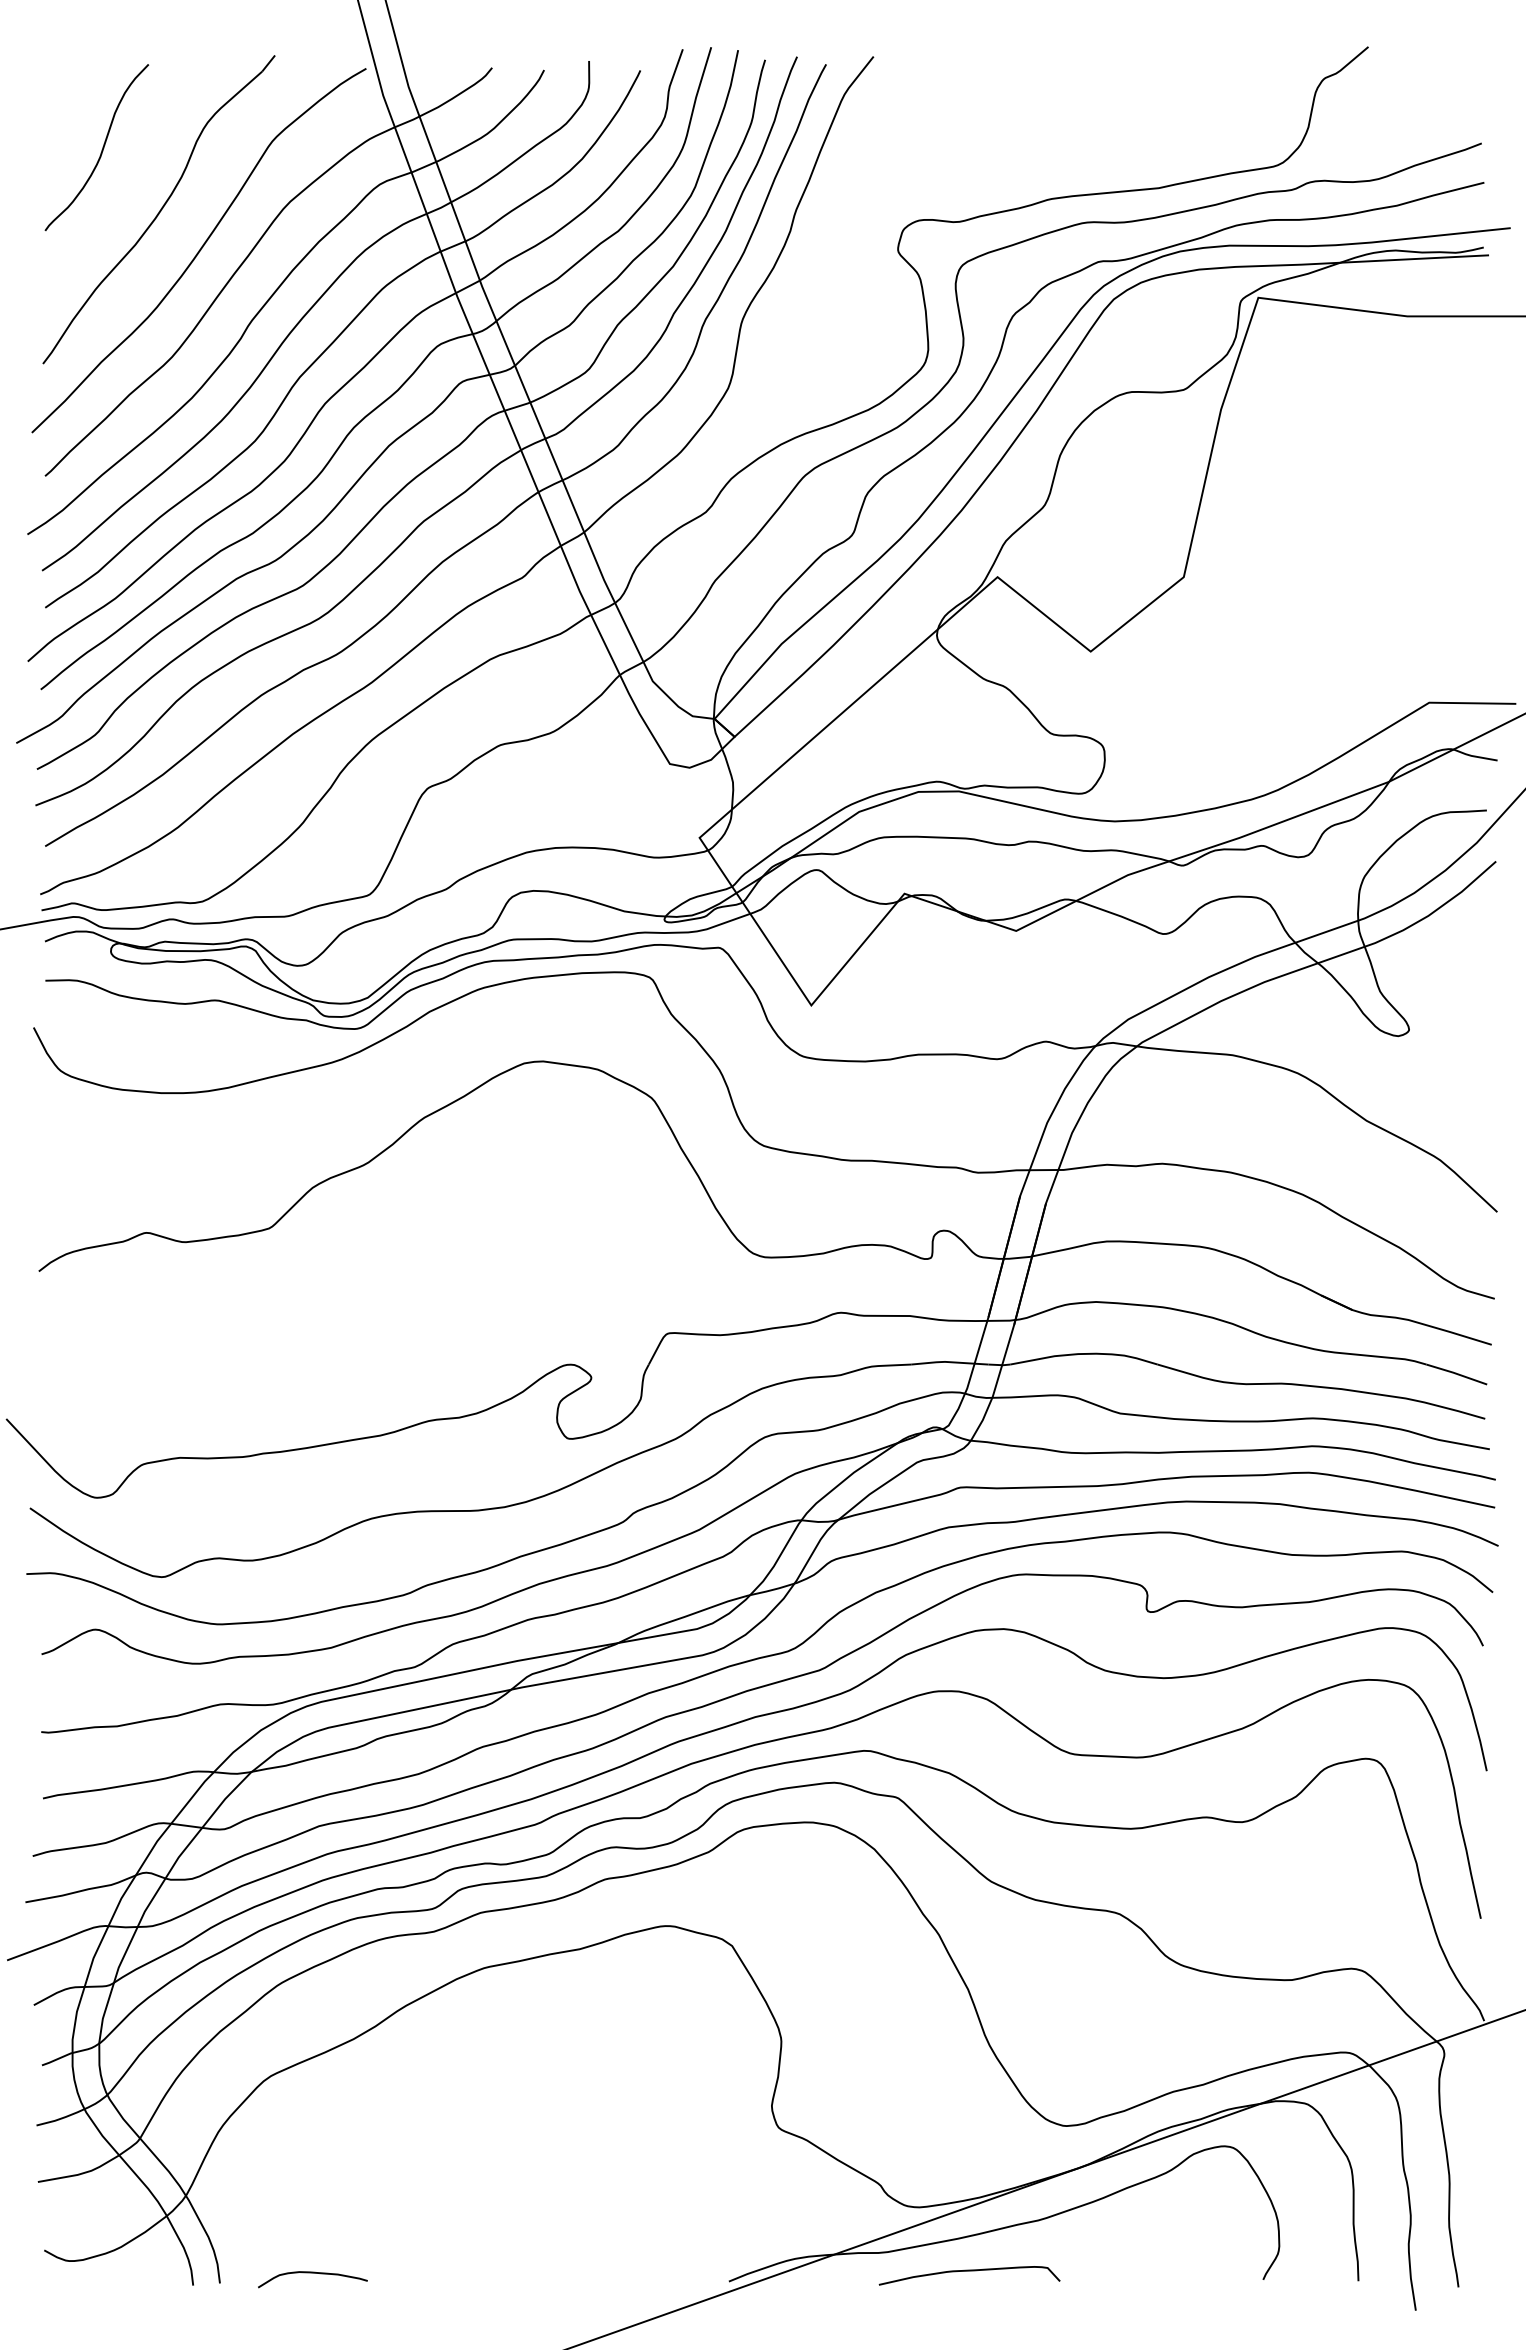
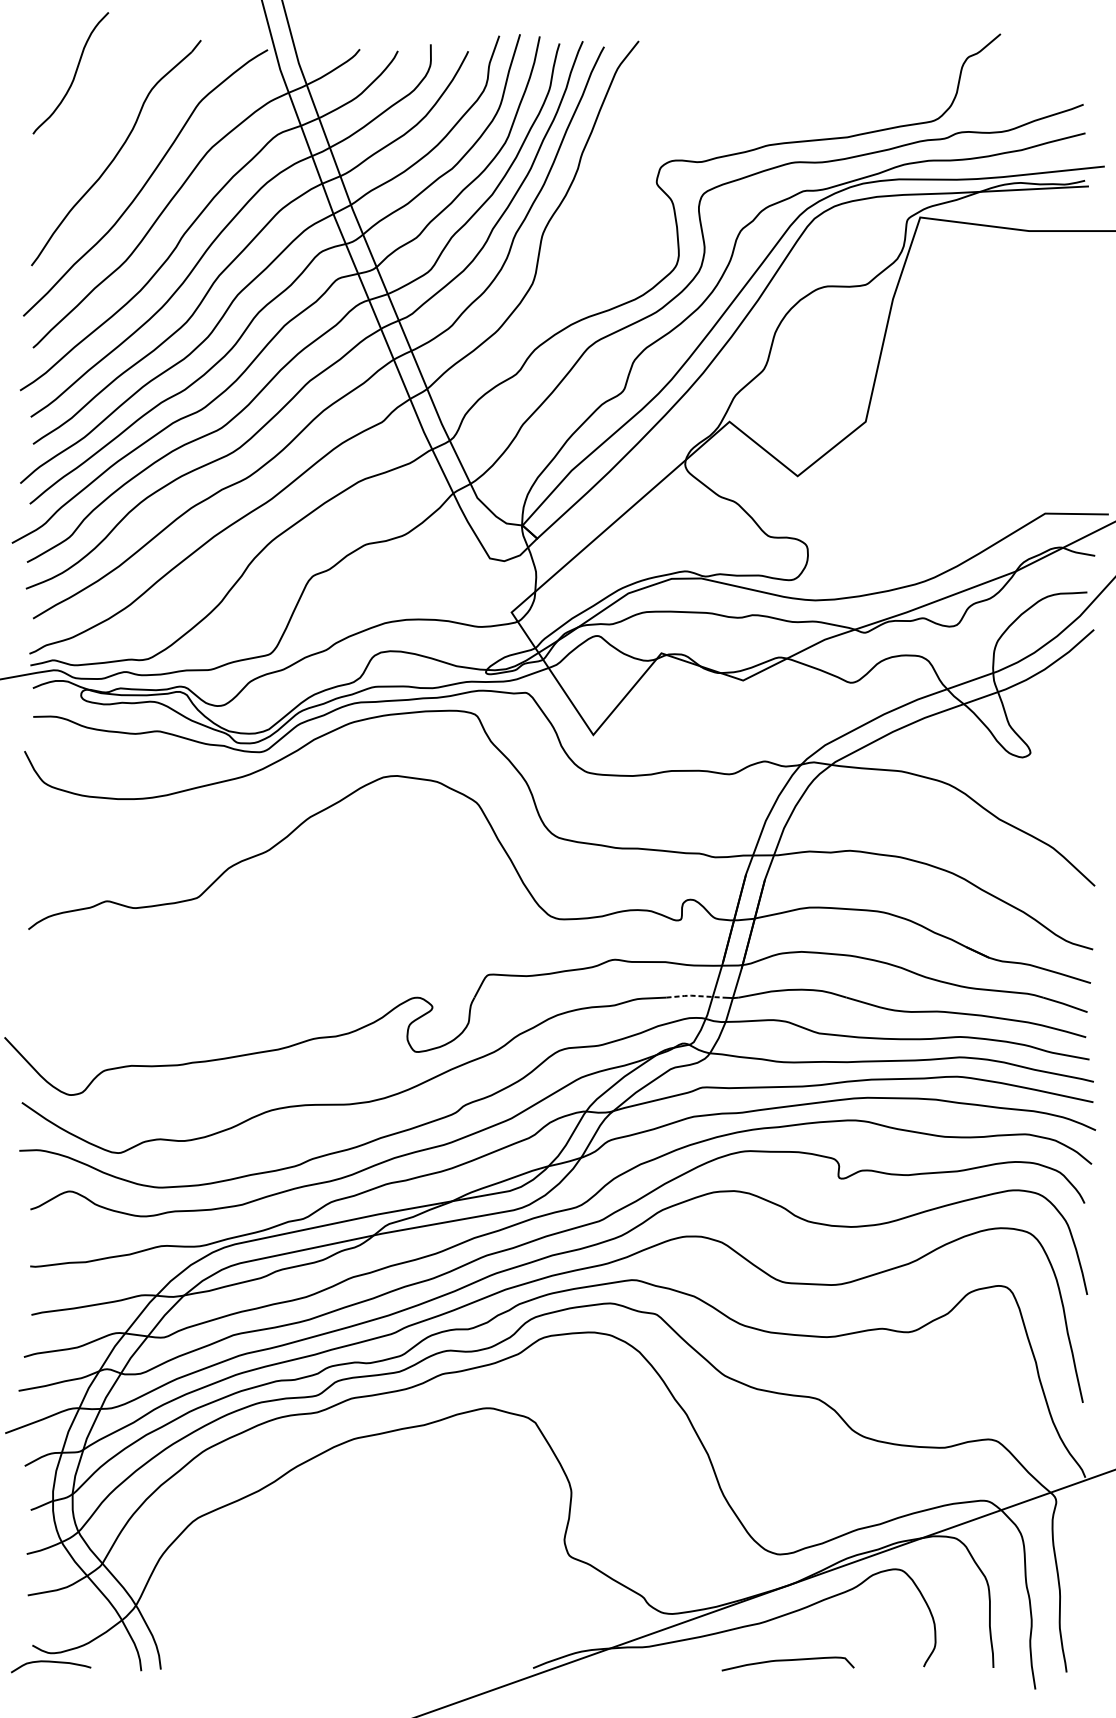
curve: (101, 149) -> (74, 74), moved
line: (948, 1362) -> (693, 996), solid -> dashed
curve: (969, 2271) -> (787, 1660), moved
curve: (312, 2273) -> (50, 1662), moved

